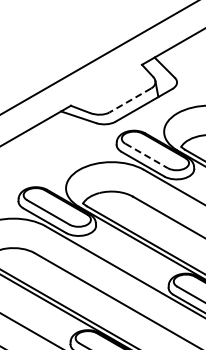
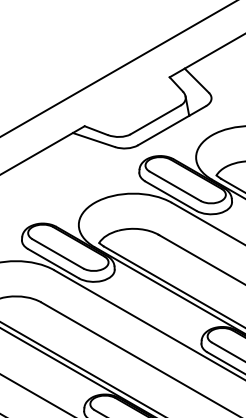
line: (129, 100) -> (154, 119), dashed -> solid
line: (146, 156) -> (175, 186), dashed -> solid

